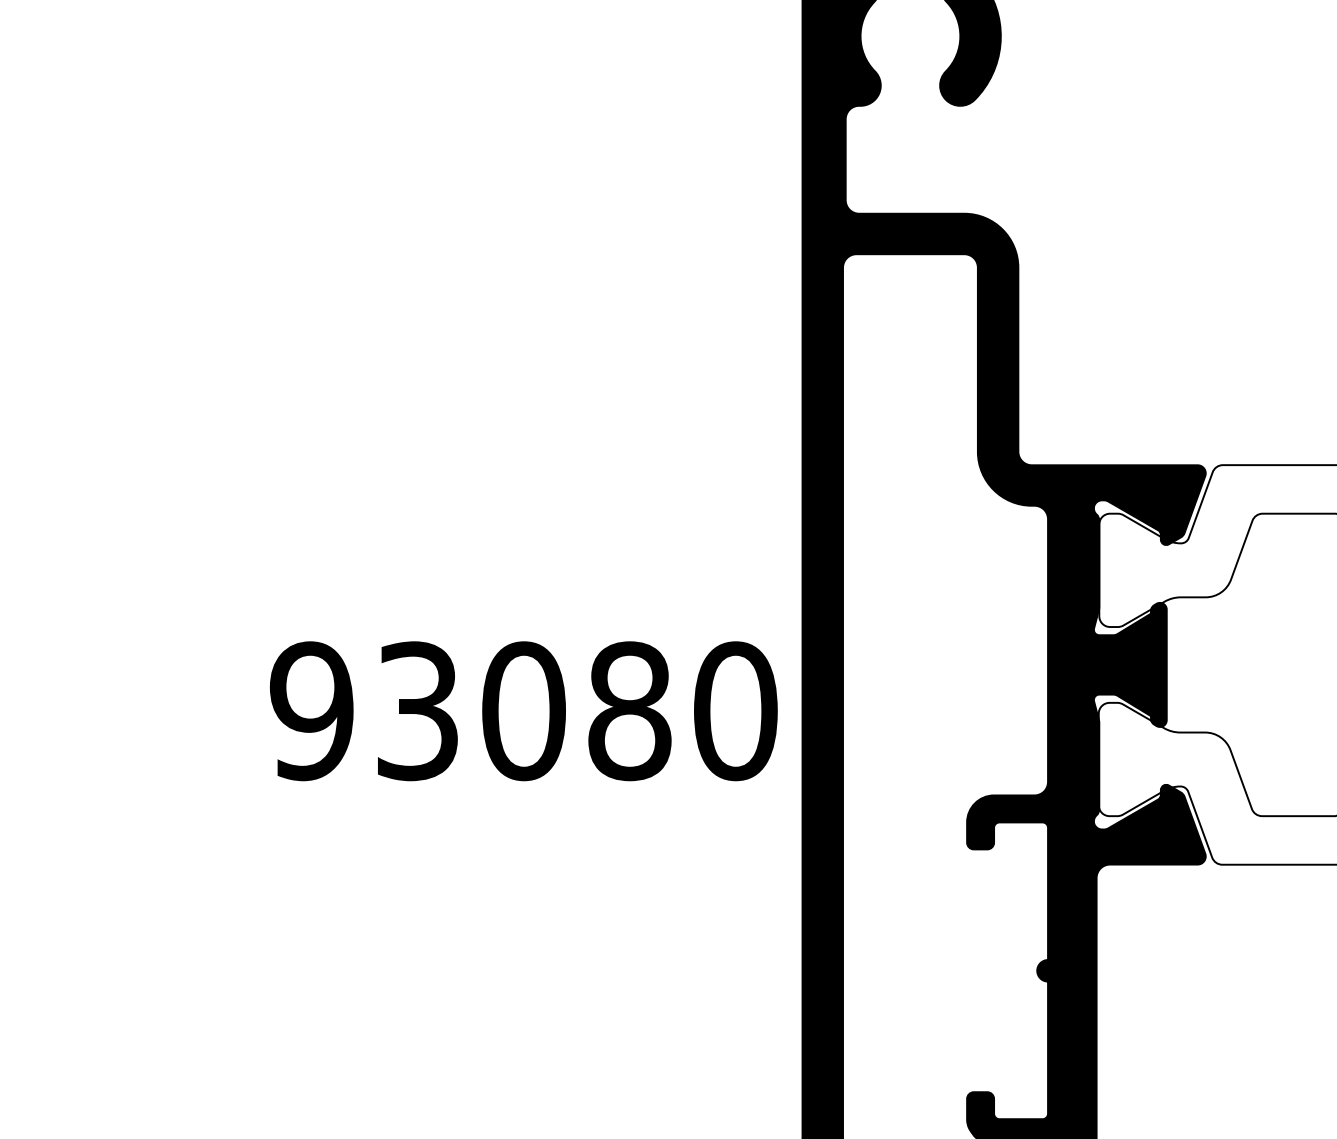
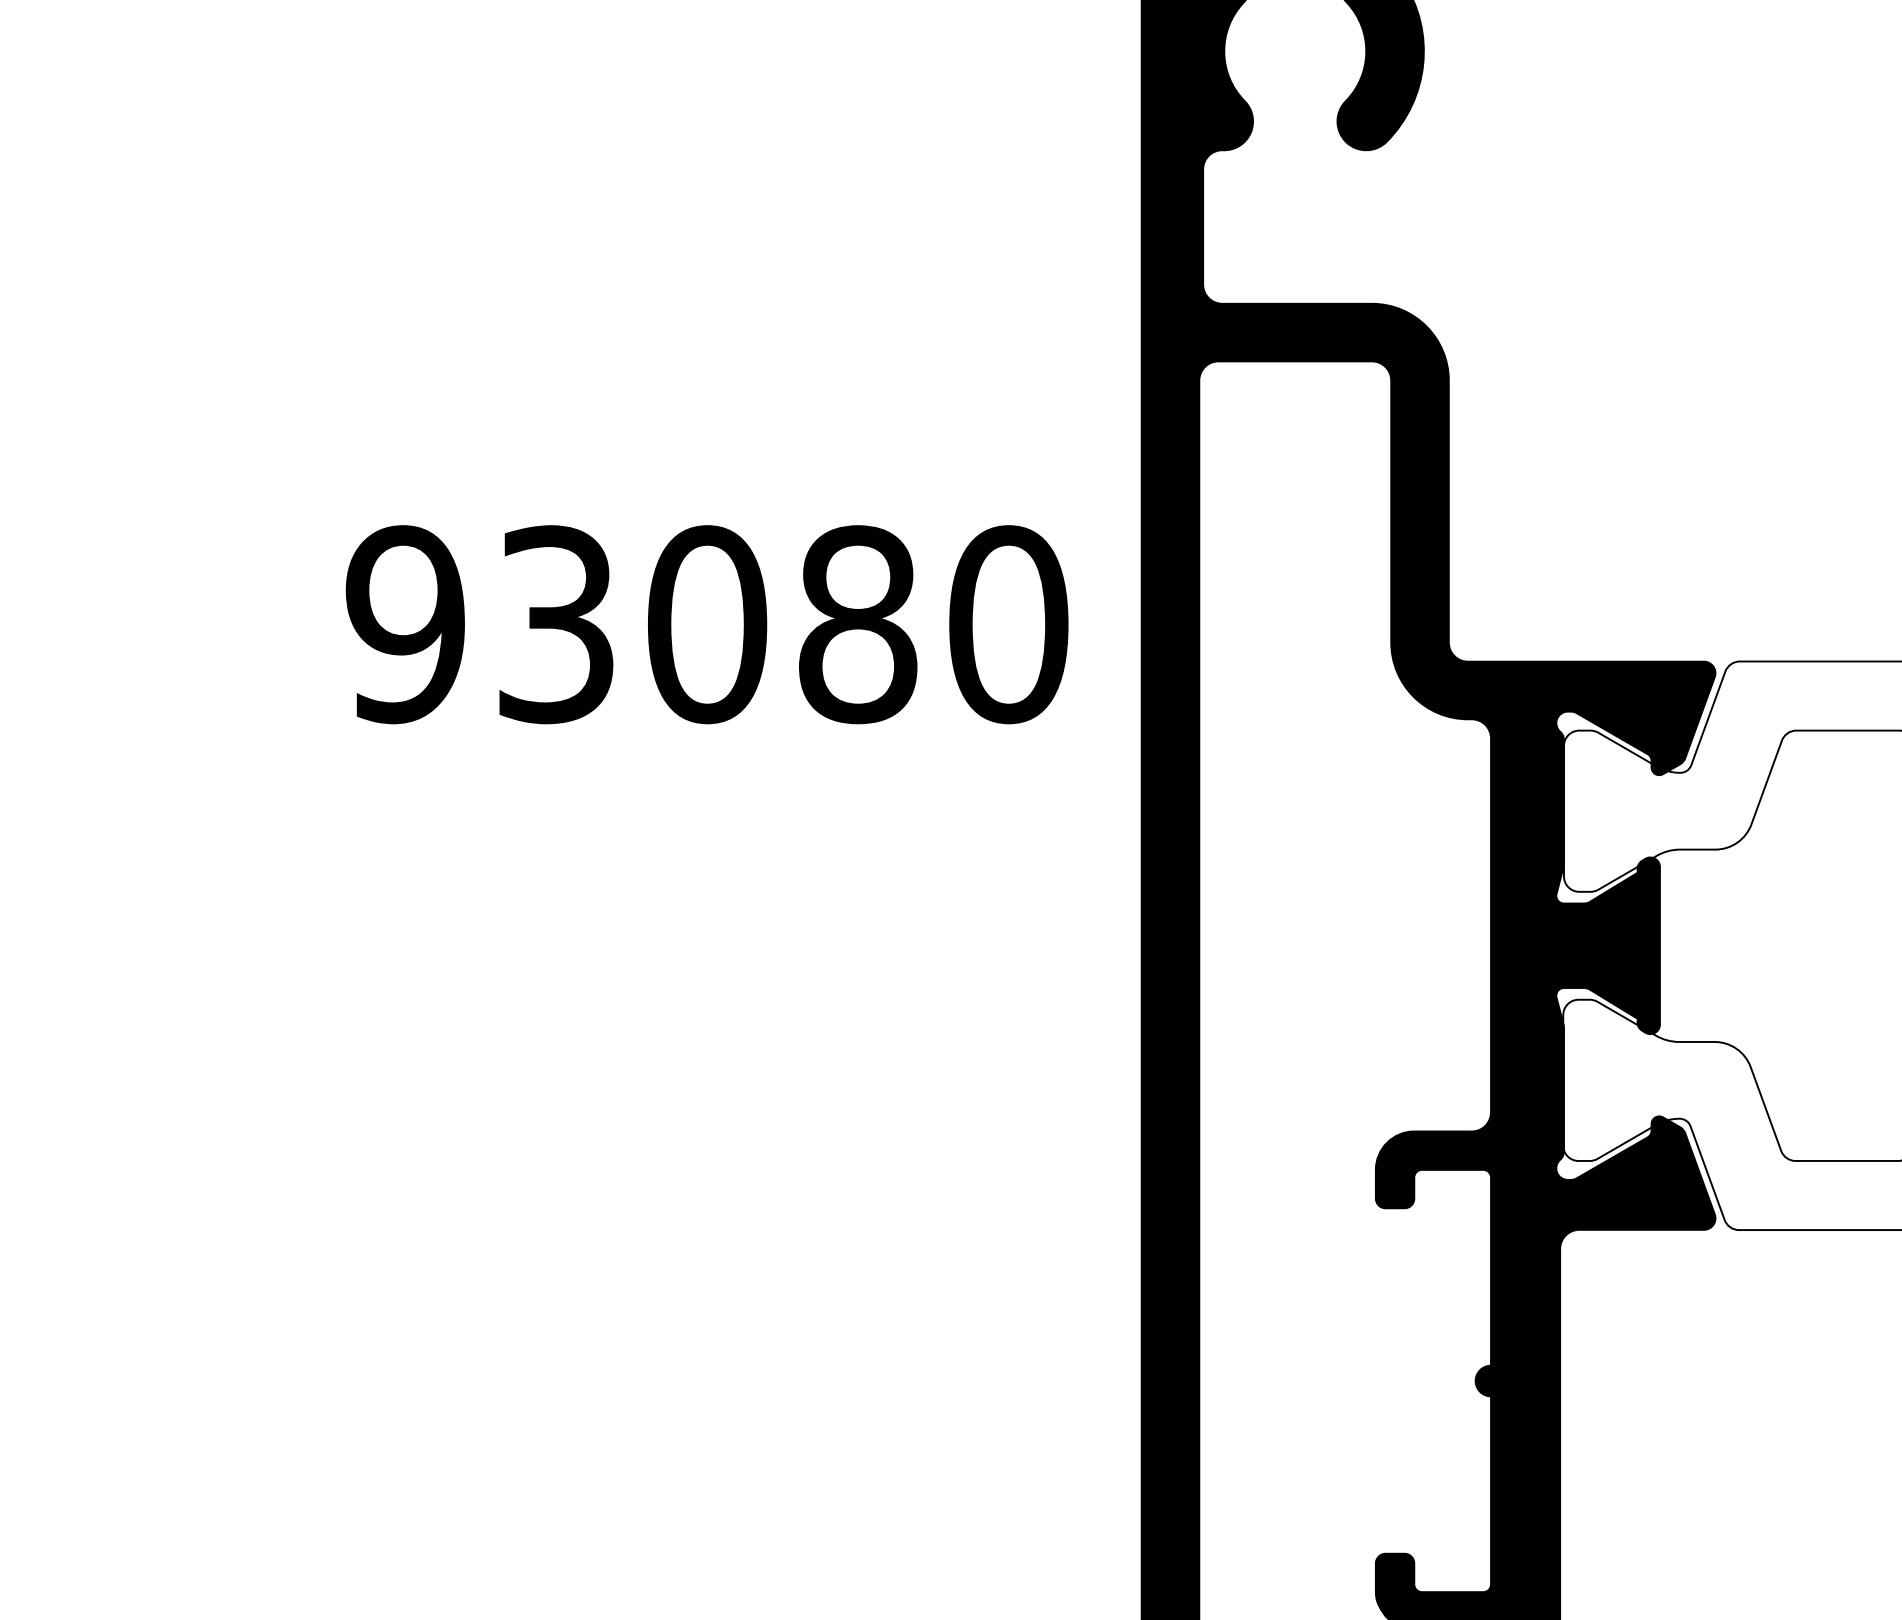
text: (523, 711) -> (706, 624), moved

